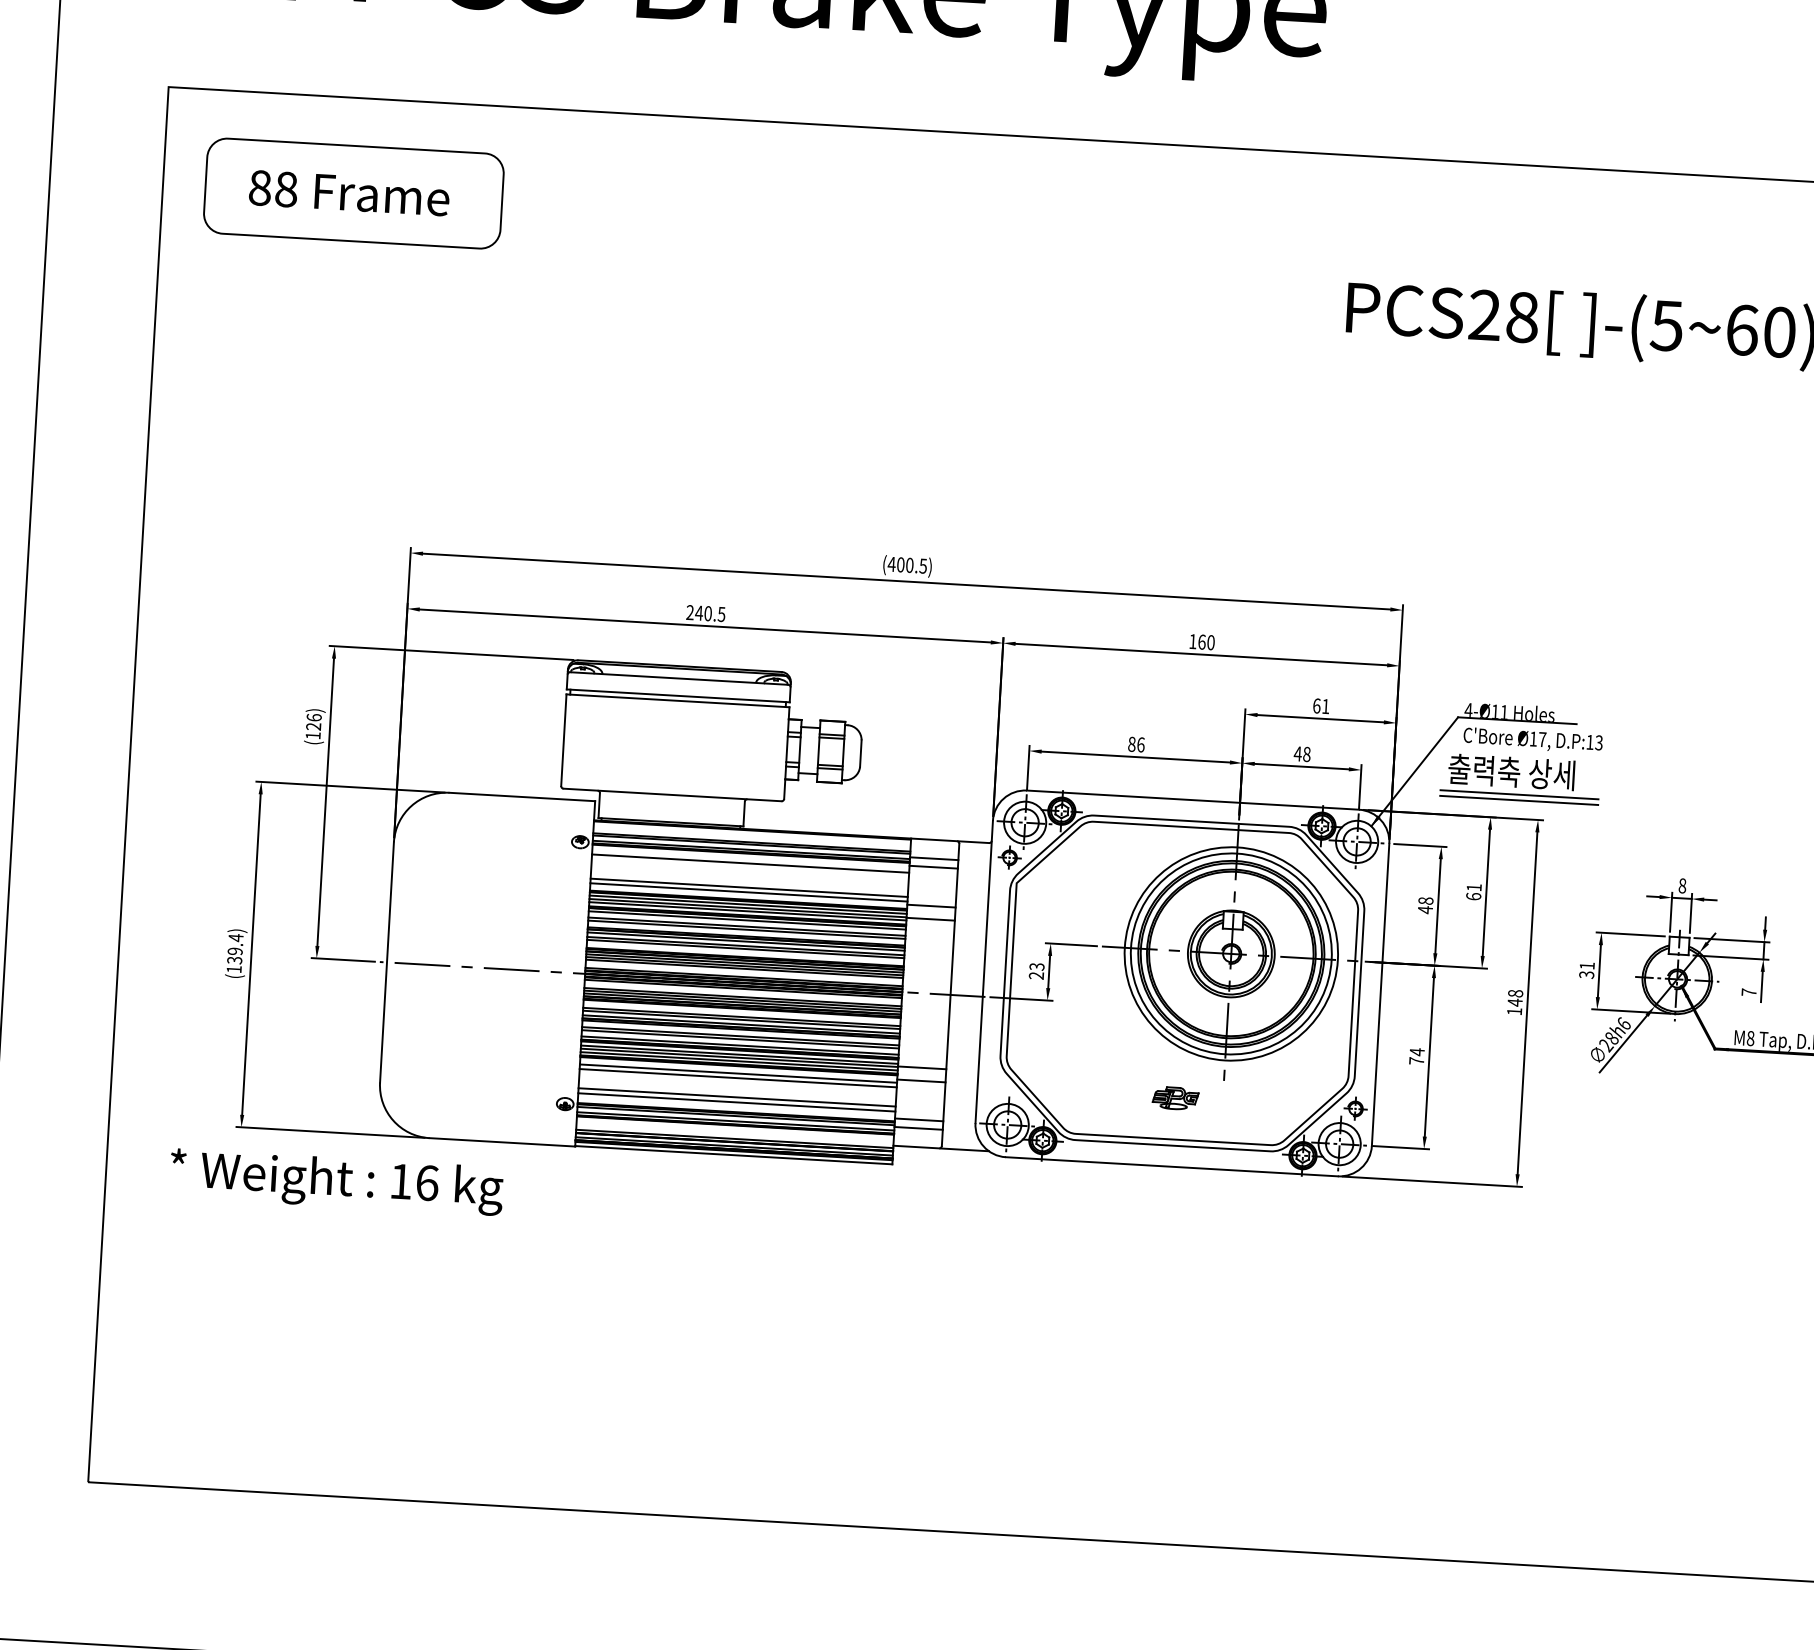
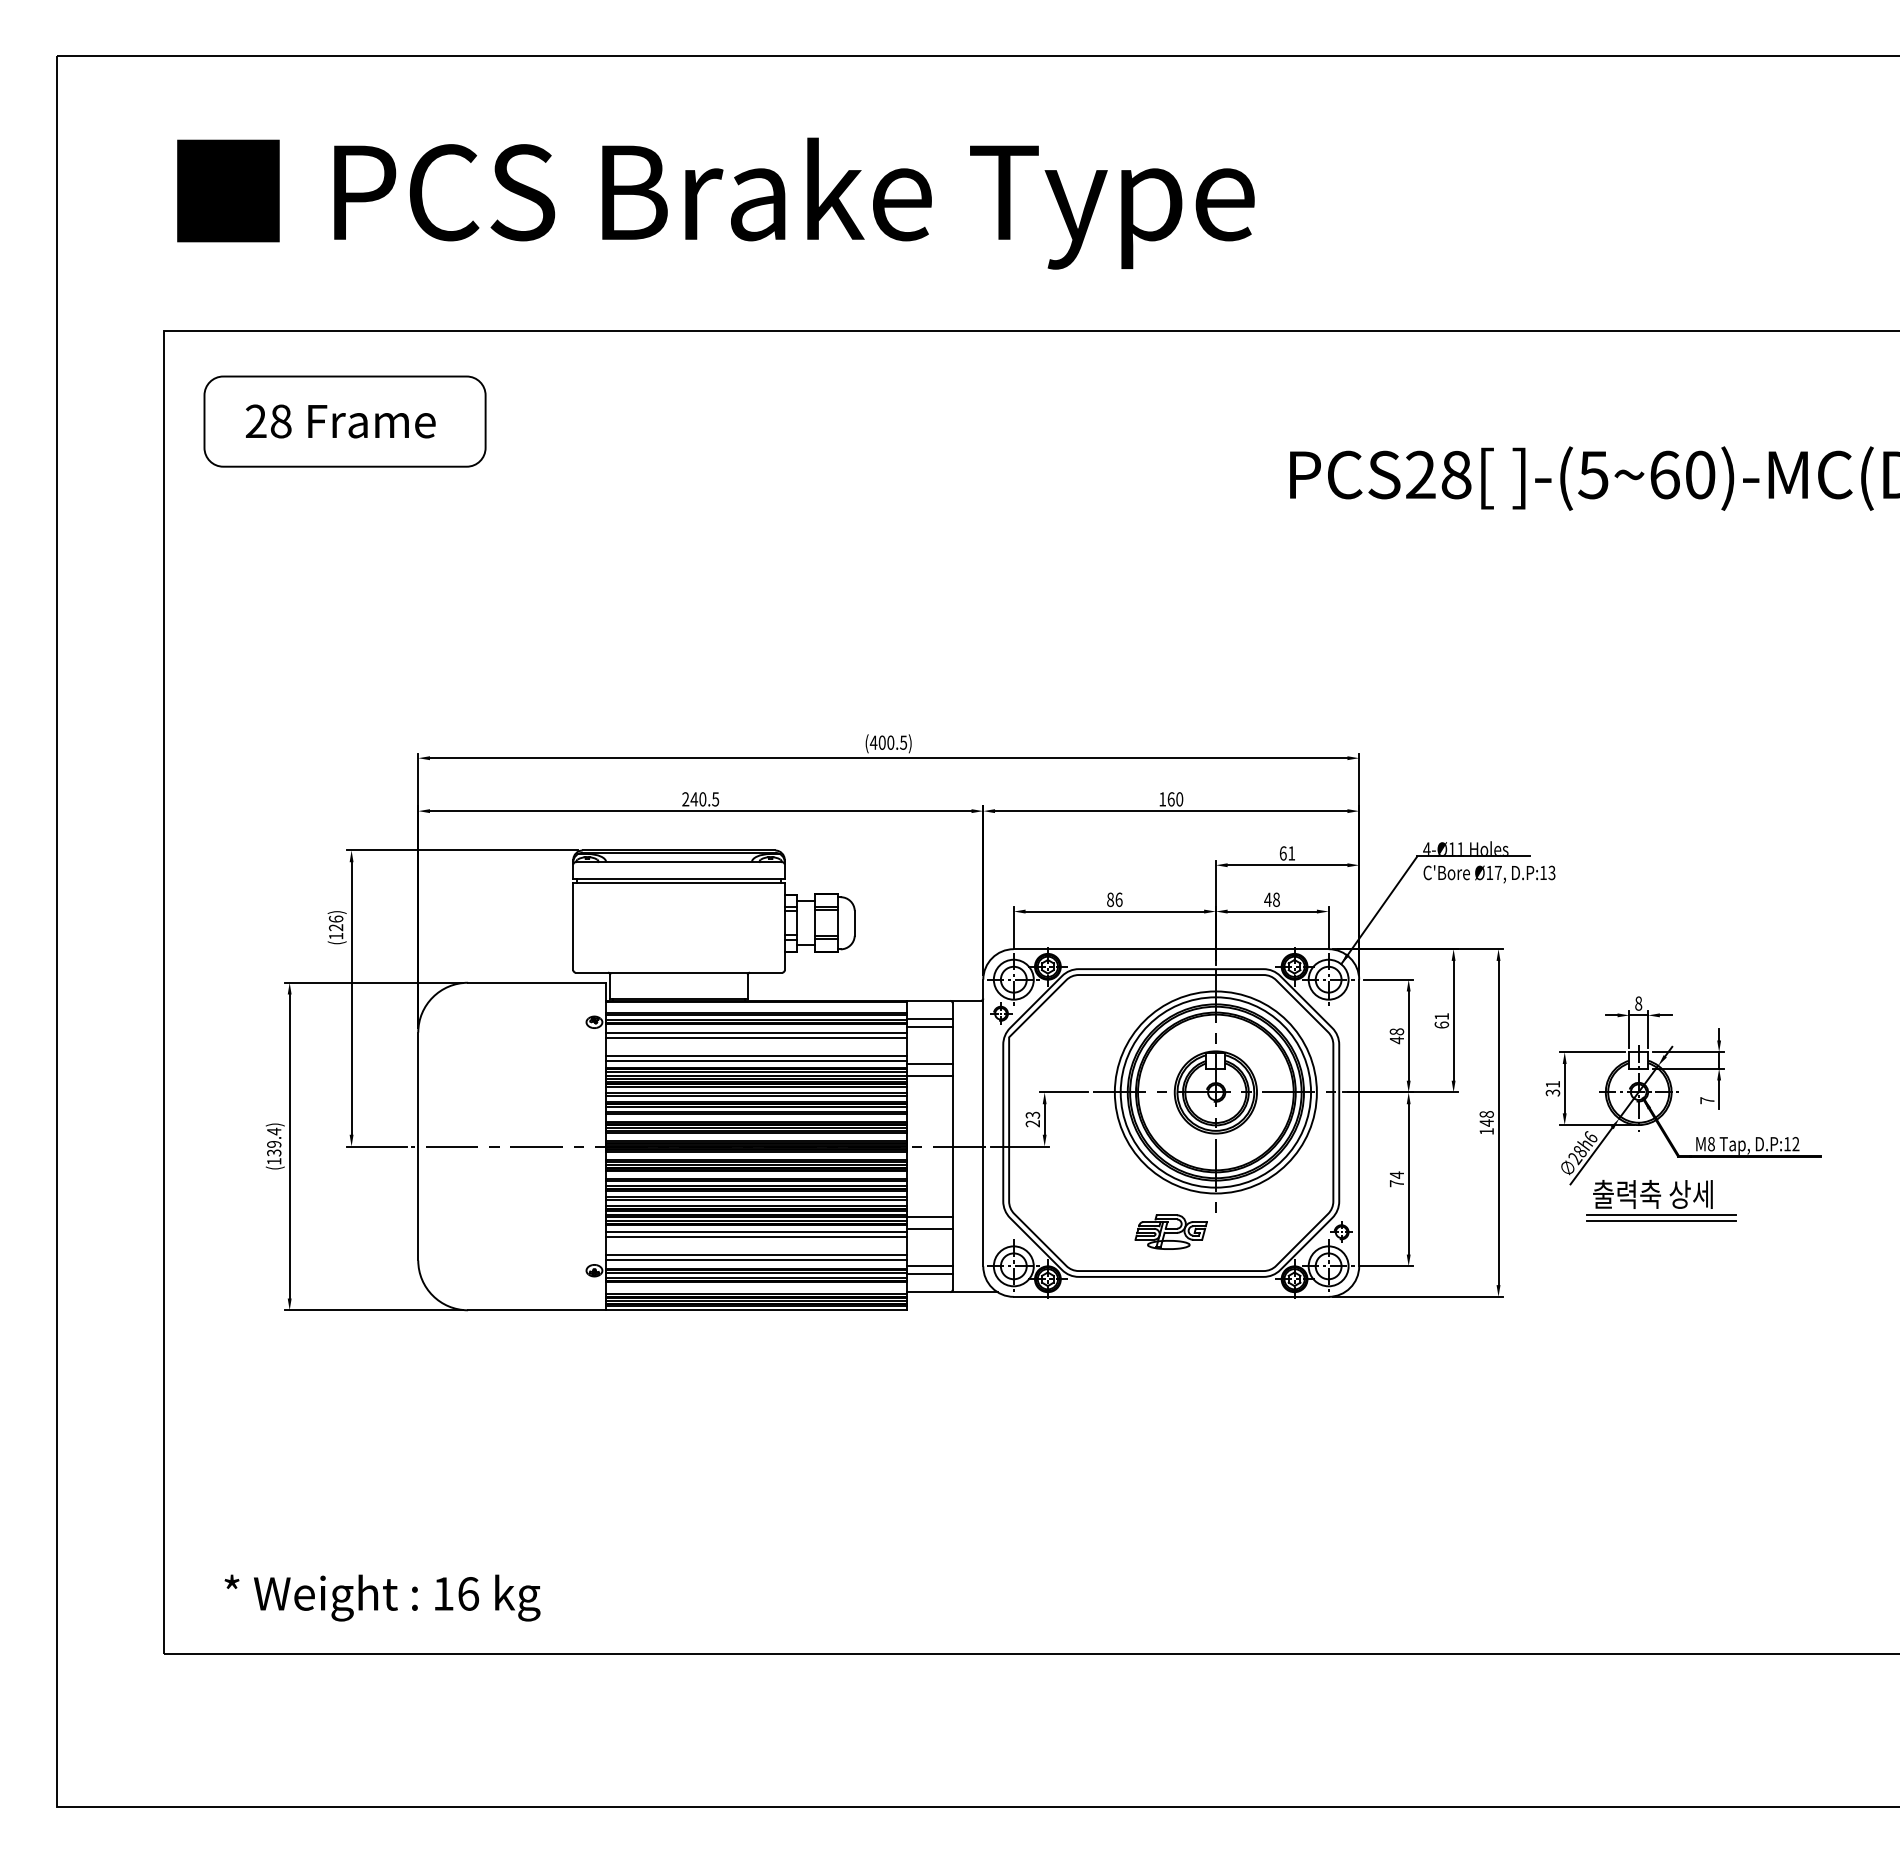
text: (259, 188) -> (255, 421), 88 -> 28
part: (1520, 779) -> (1661, 1200), moved
line: (750, 869) -> (756, 1038), added
part: (1175, 1097) -> (1170, 1231), size x1.67
text: (336, 1181) -> (382, 1597), moved

